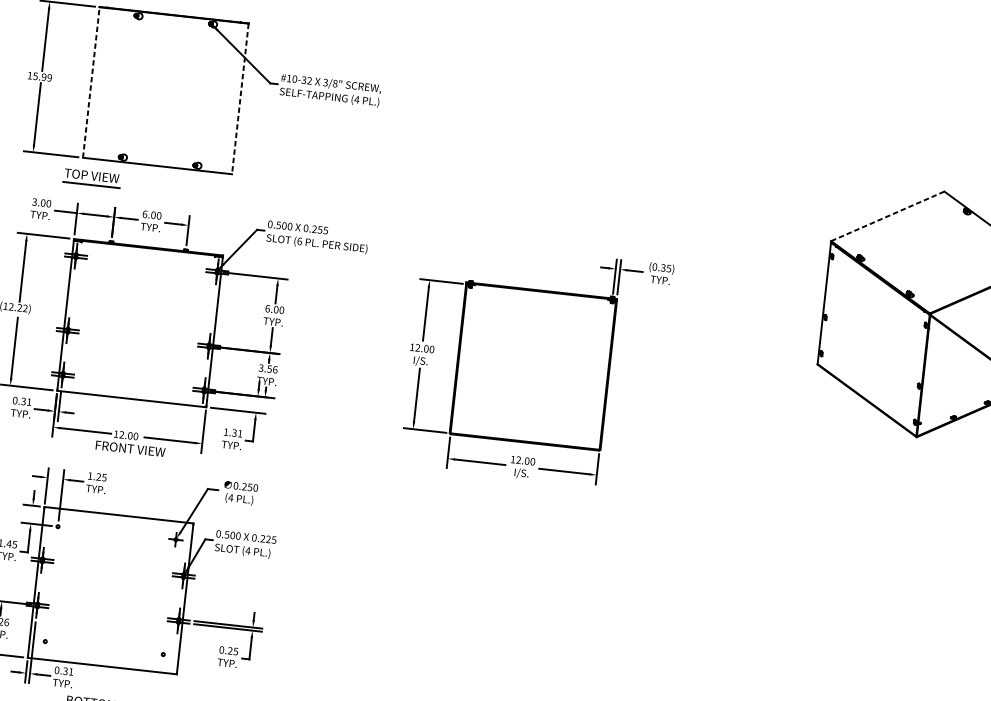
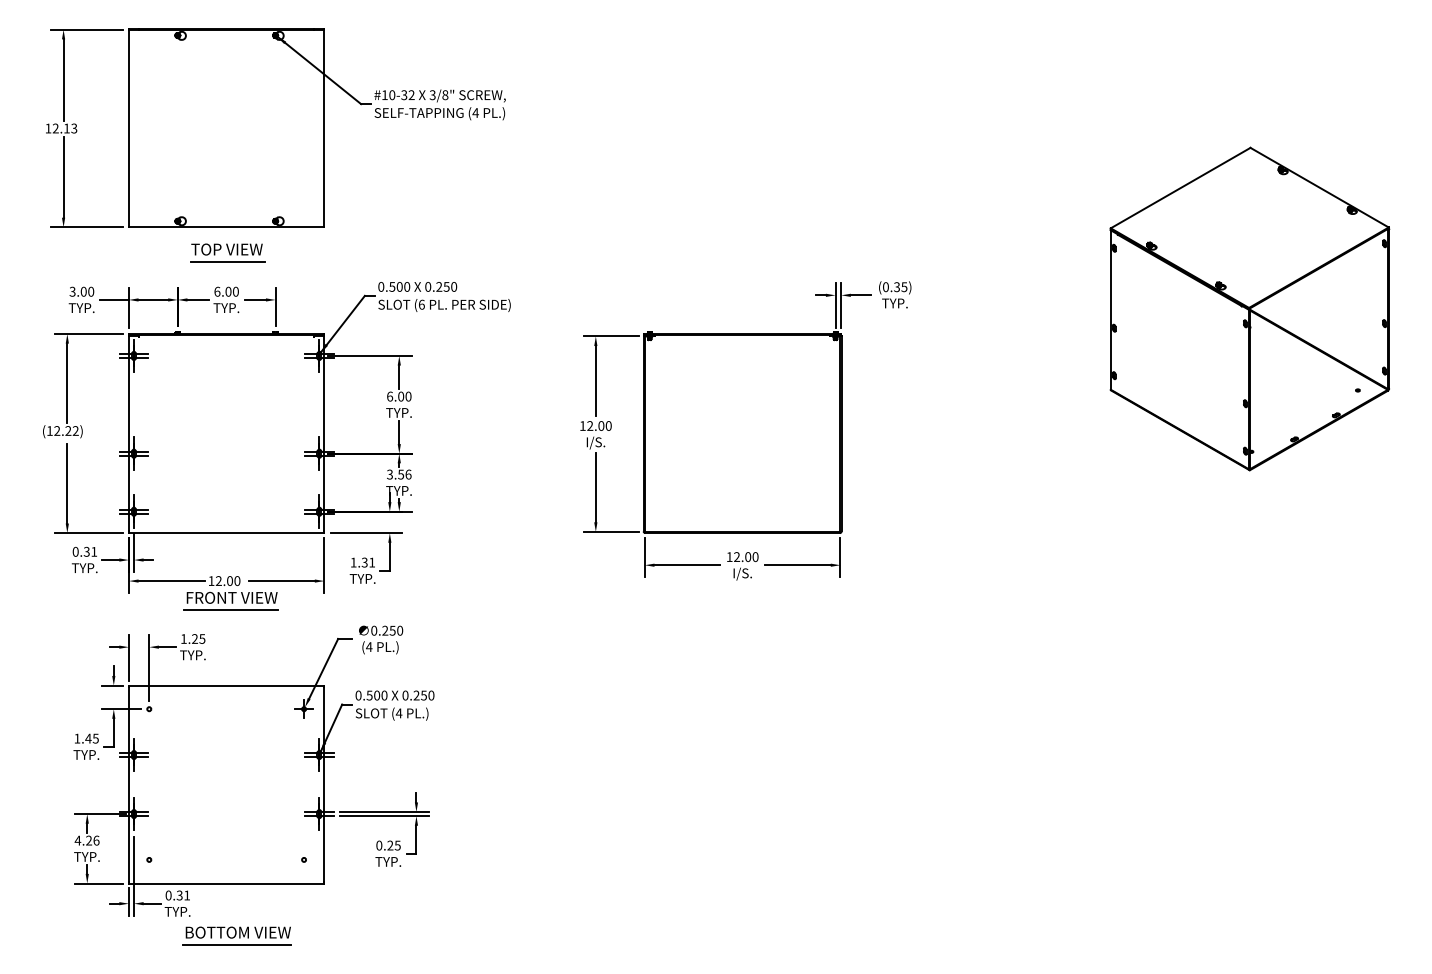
text: (42, 77) -> (64, 128), 15.99 -> 12.13
line: (91, 82) -> (128, 128), dashed -> solid
line: (240, 98) -> (324, 128), dashed -> solid
part: (92, 178) -> (227, 252), moved
line: (887, 216) -> (1180, 188), dashed -> solid
text: (326, 230) -> (454, 286), 0.255 -> 0.250
line: (129, 457) -> (231, 609), added
text: (271, 539) -> (427, 695), 0.225 -> 0.250

